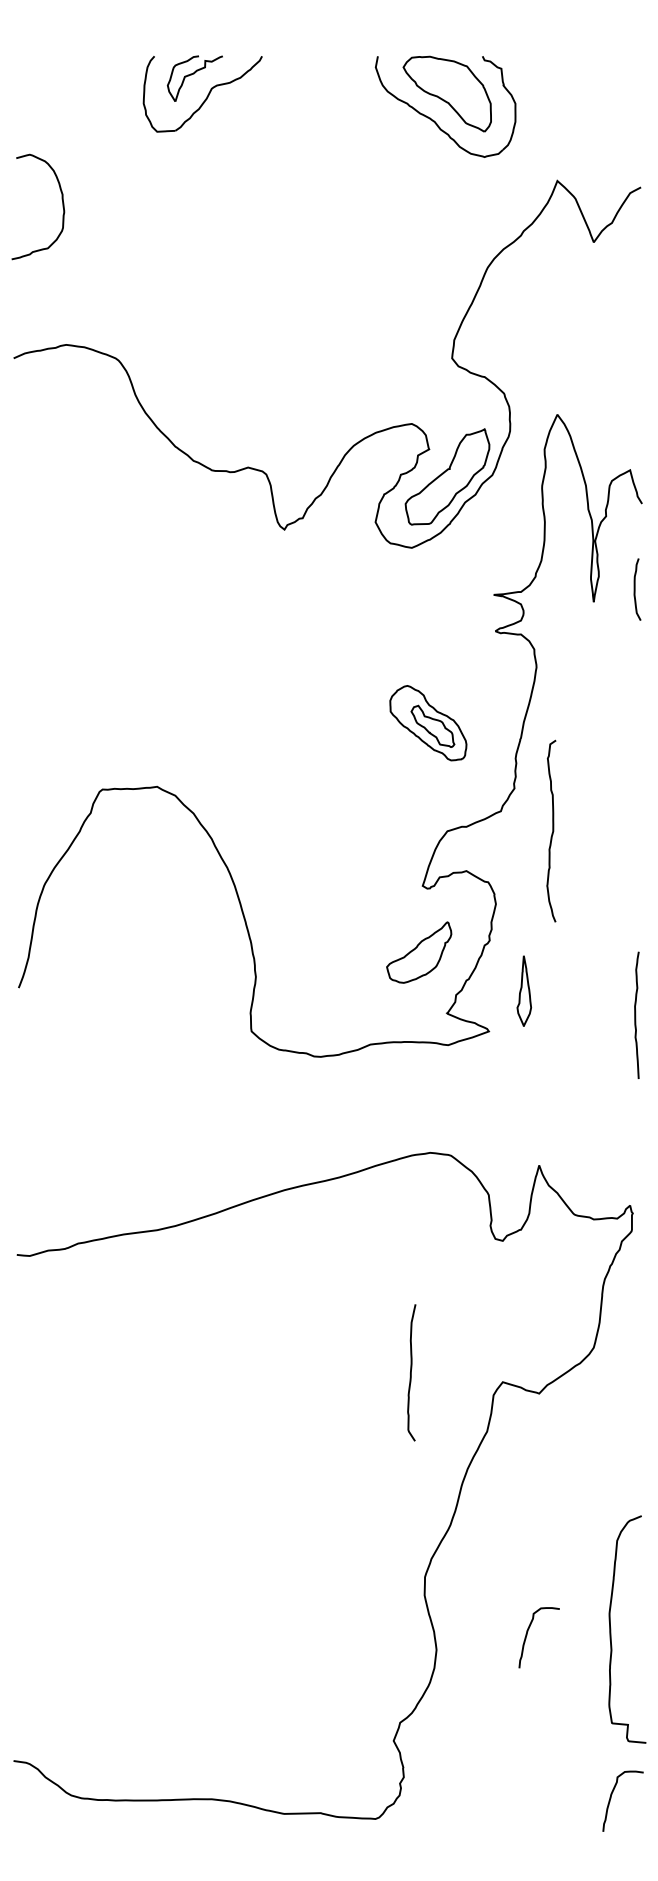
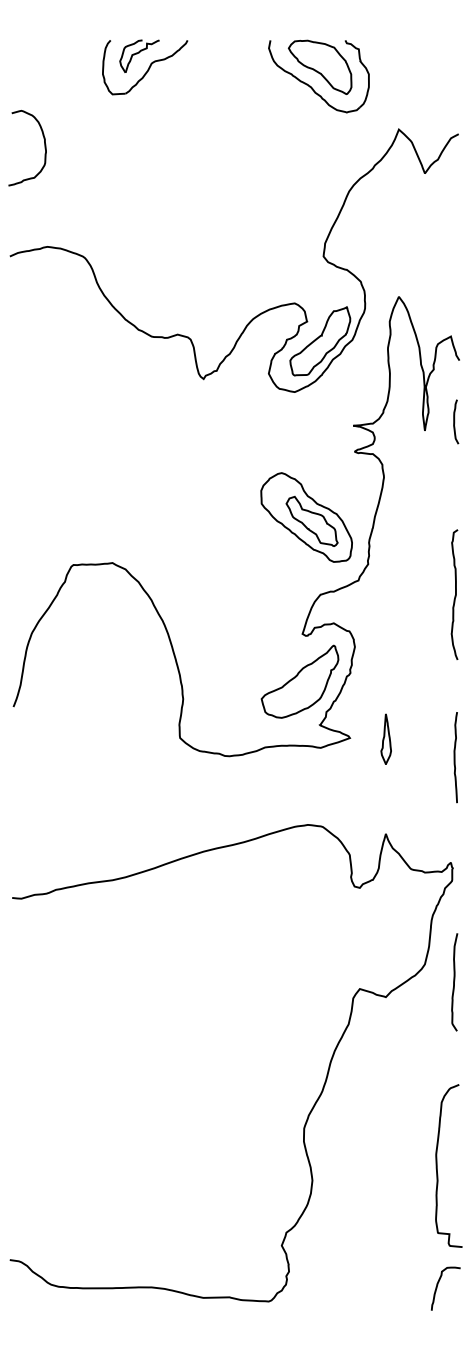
part: (428, 723) -> (306, 517), size x1.67
curve: (552, 830) -> (455, 594), moved
part: (418, 952) -> (299, 681), size x1.67
part: (523, 990) -> (385, 738), moved
curve: (636, 1015) -> (455, 757), moved
curve: (411, 1373) -> (454, 982), moved
curve: (528, 1633) -> (378, 1168), removed

